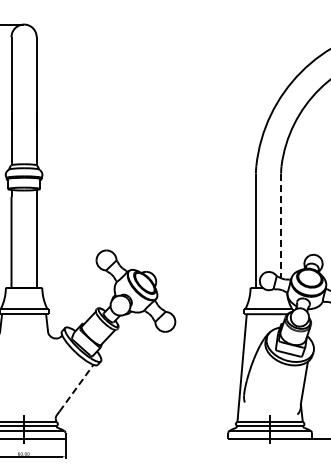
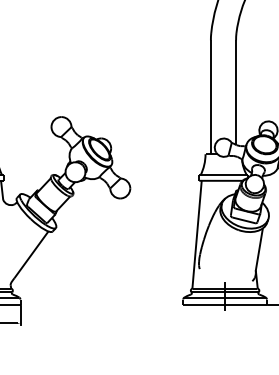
line: (281, 226) -> (236, 93), dashed -> solid
line: (76, 388) -> (31, 255), dashed -> solid

